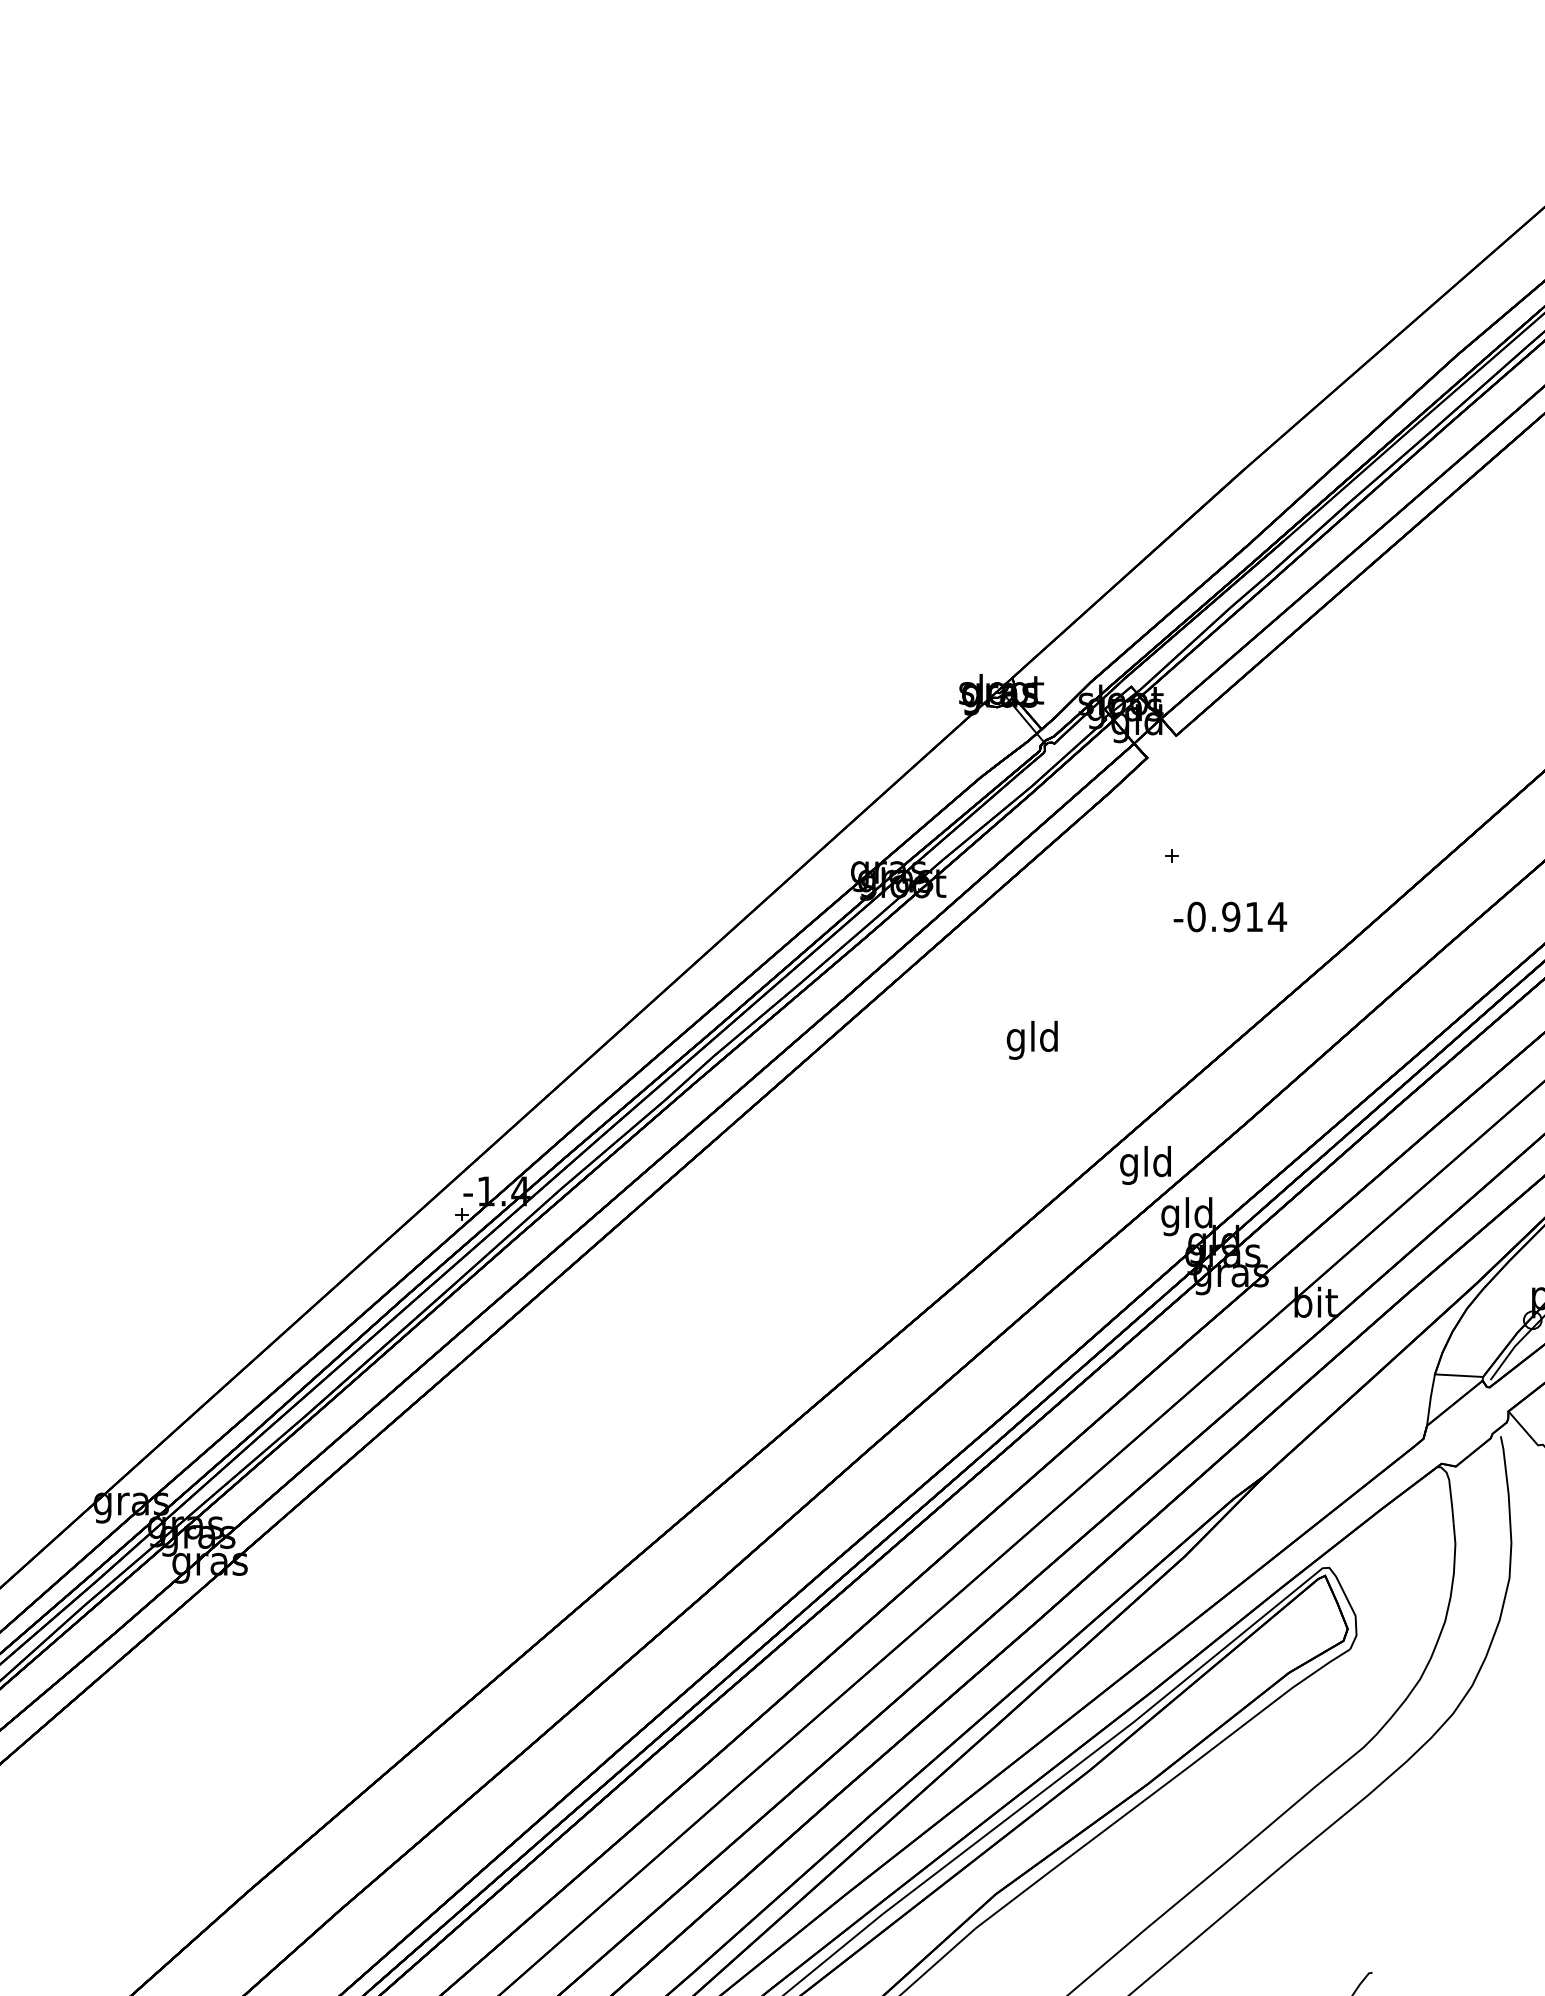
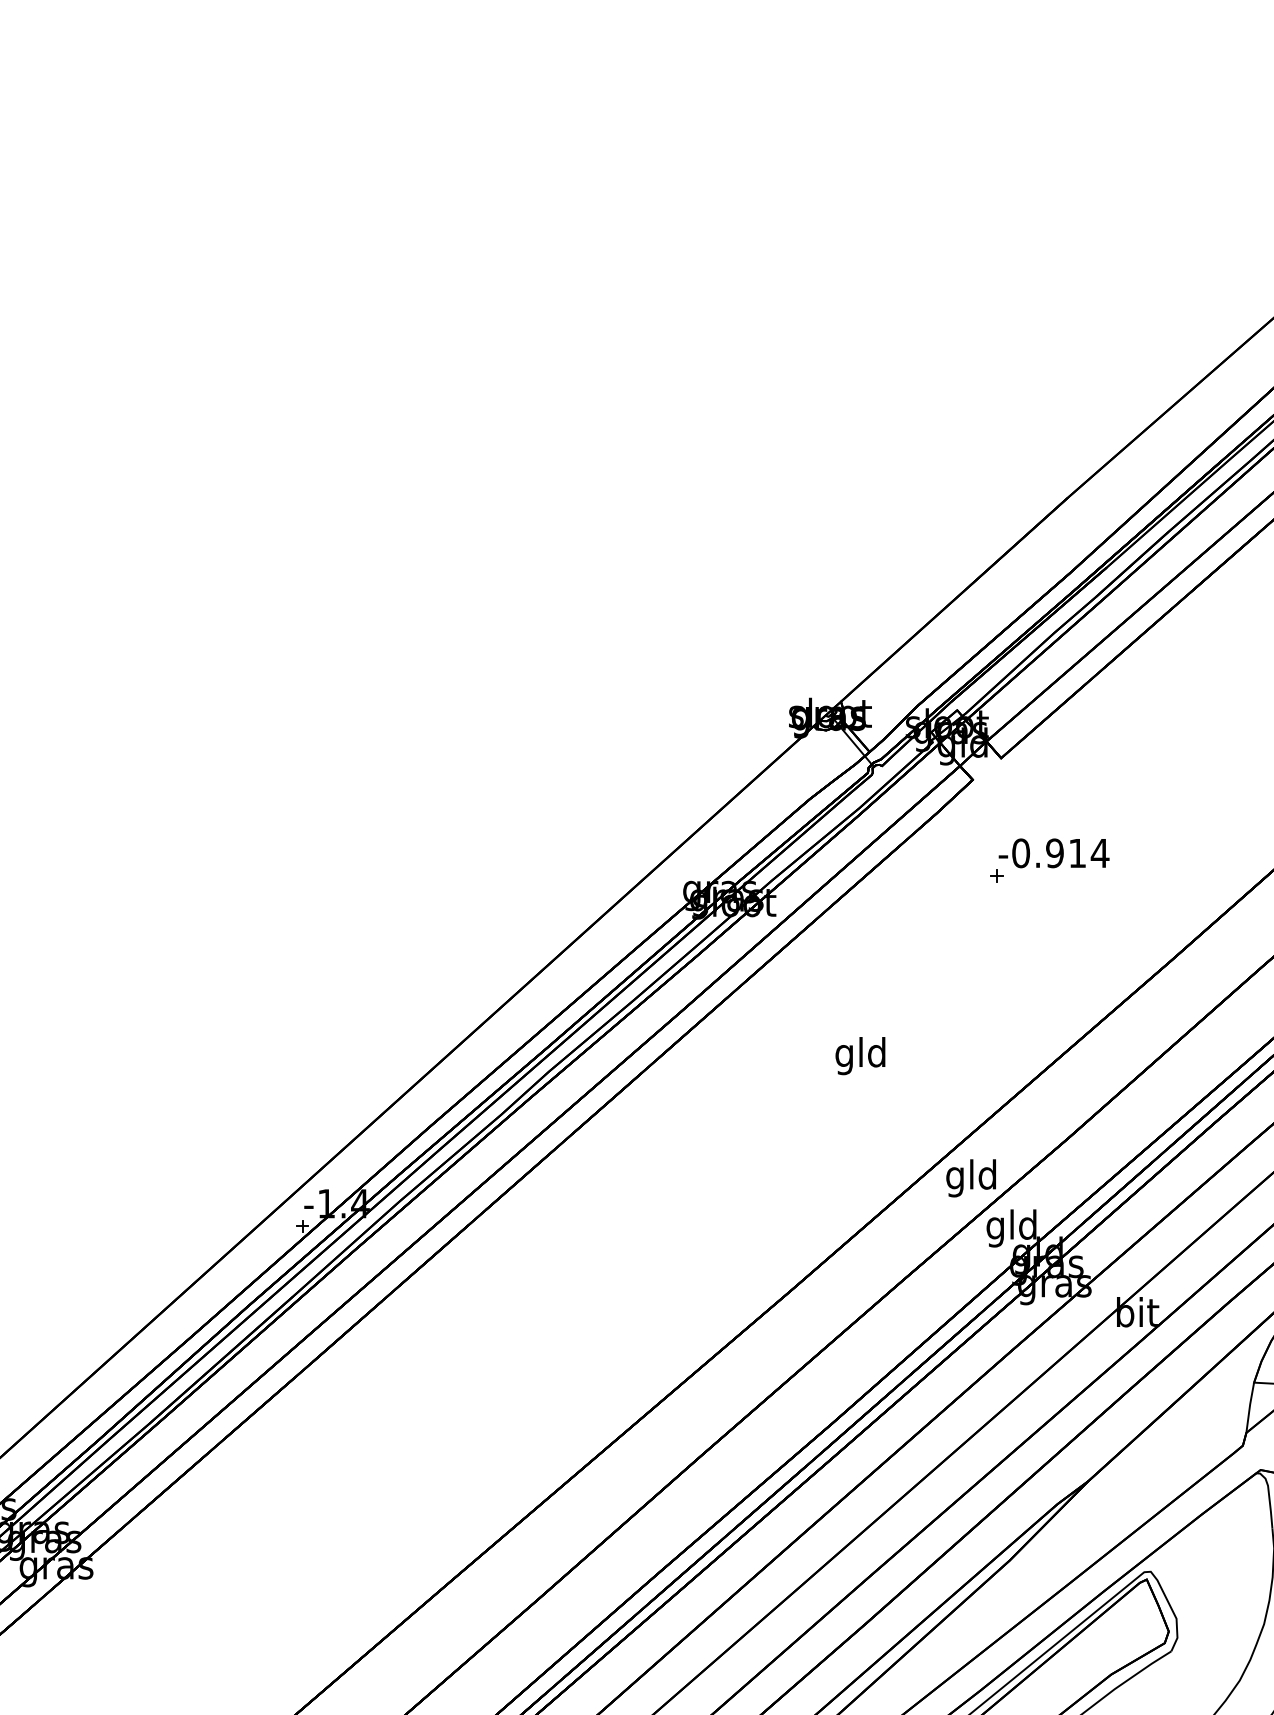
text: (1230, 916) -> (1054, 852), moved

